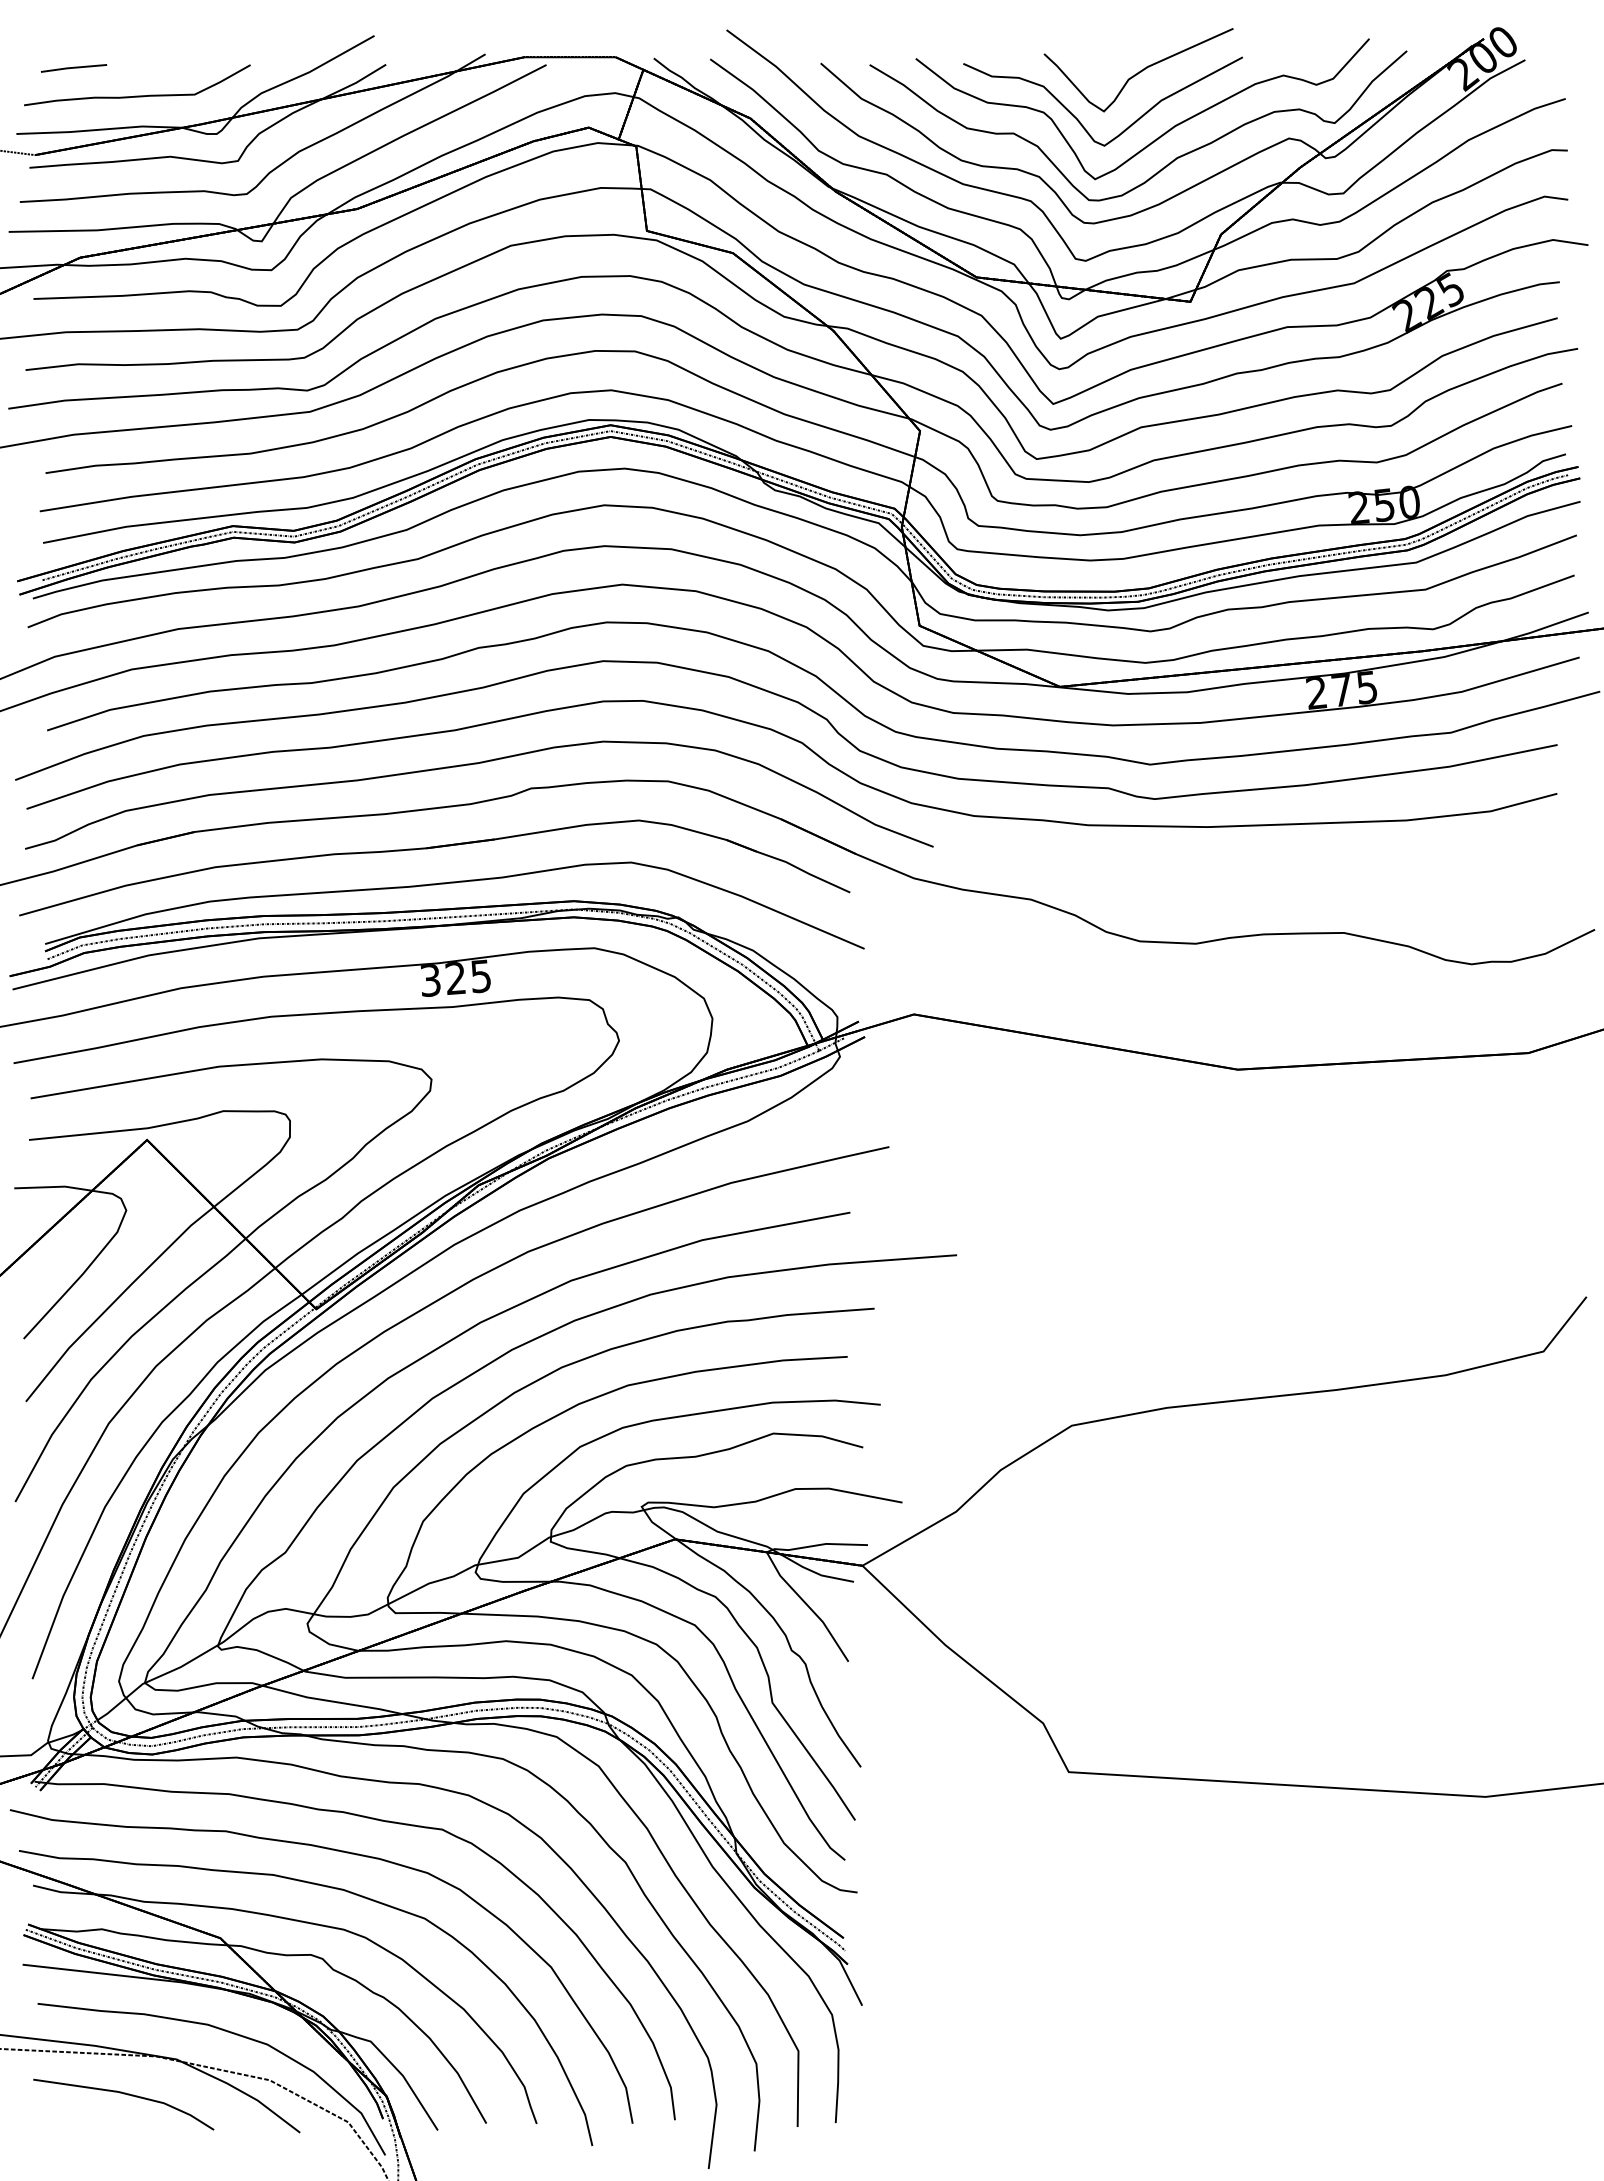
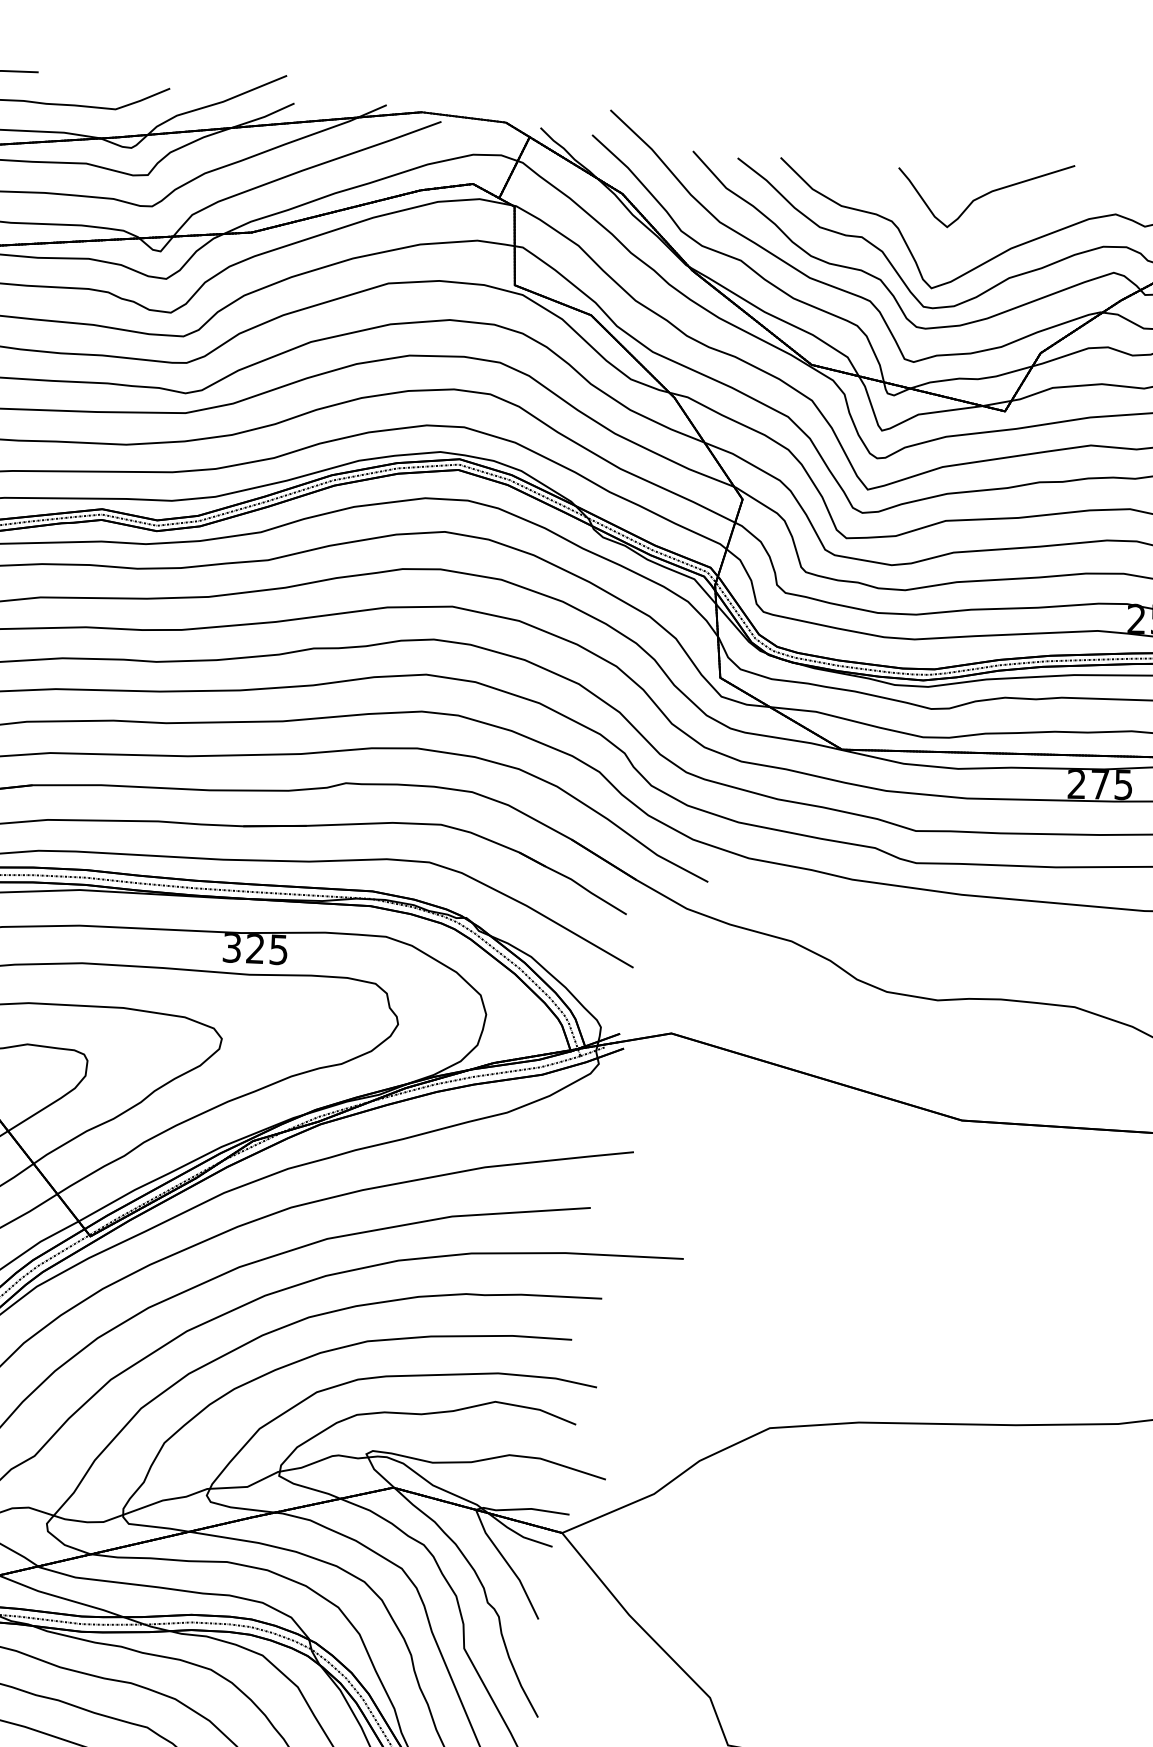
part: (1080, 121) -> (924, 233), removed

